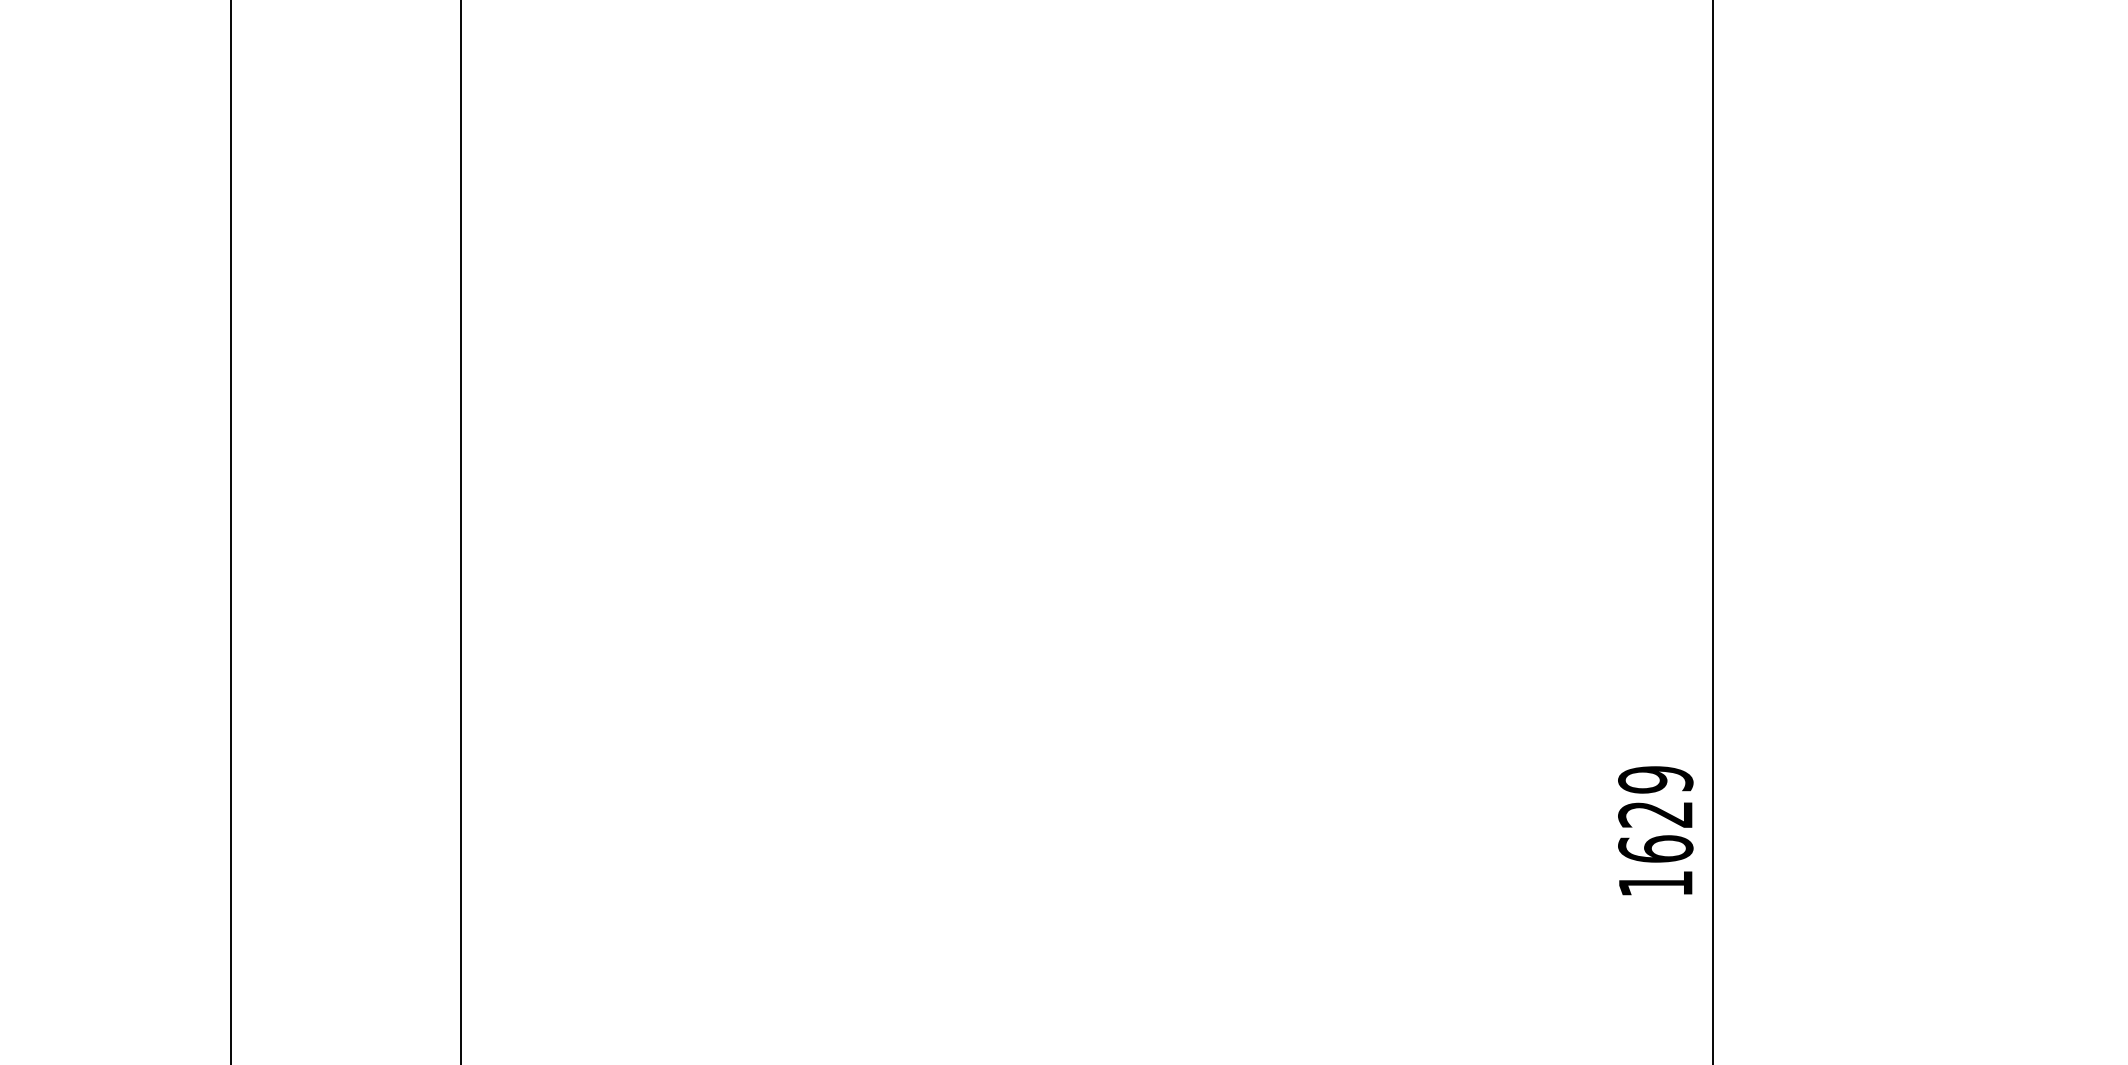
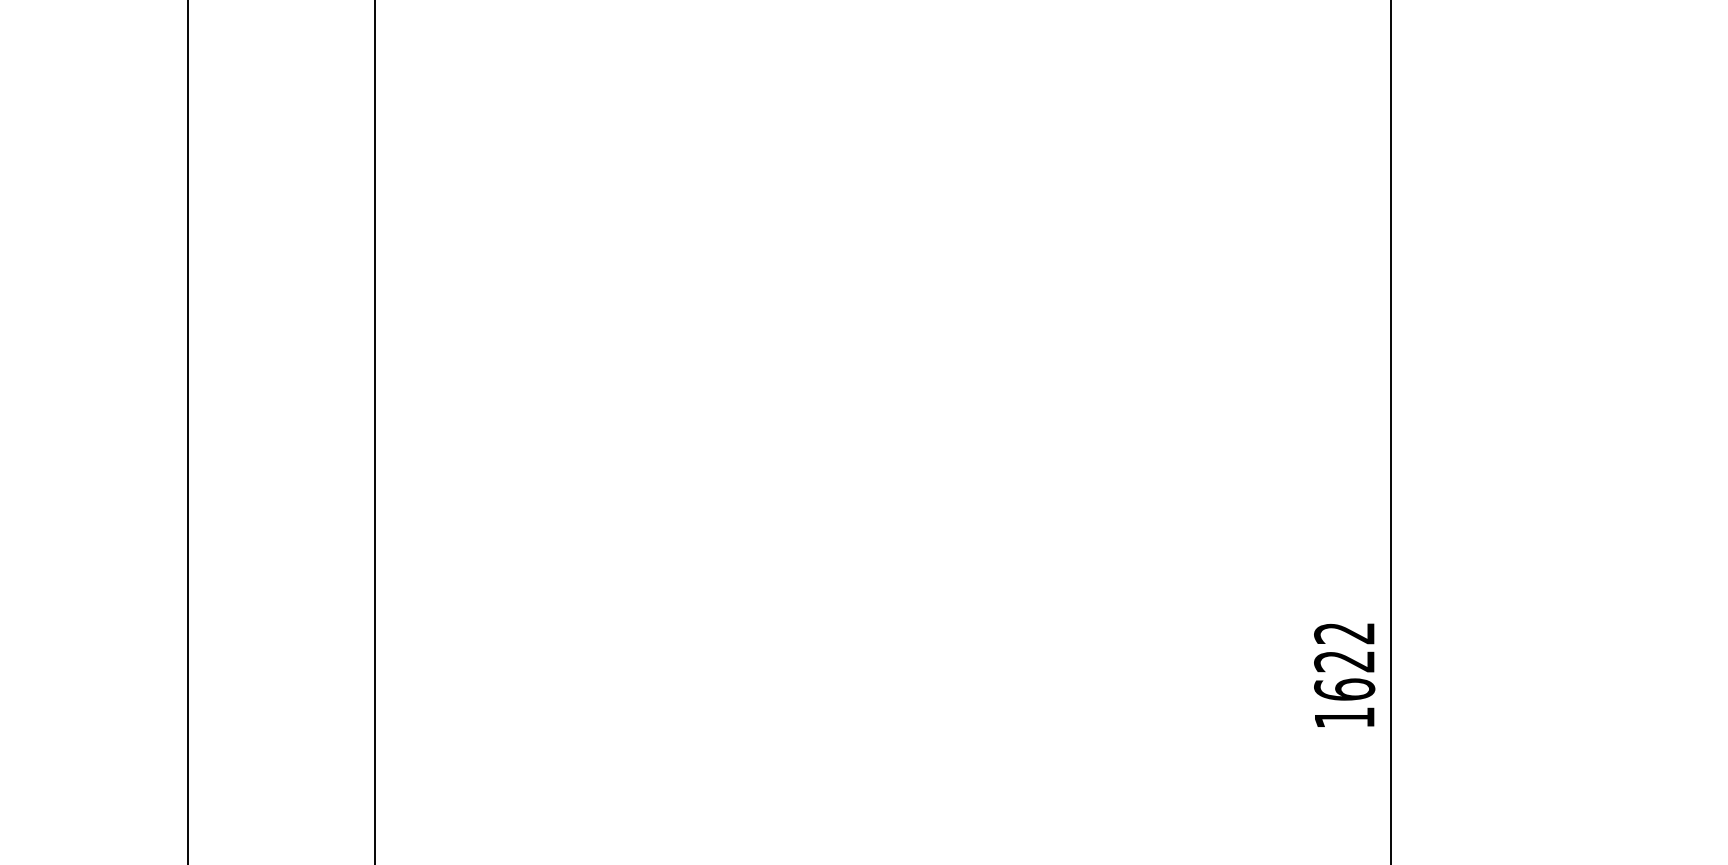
text: (1655, 779) -> (1344, 633), 1629 -> 1622

